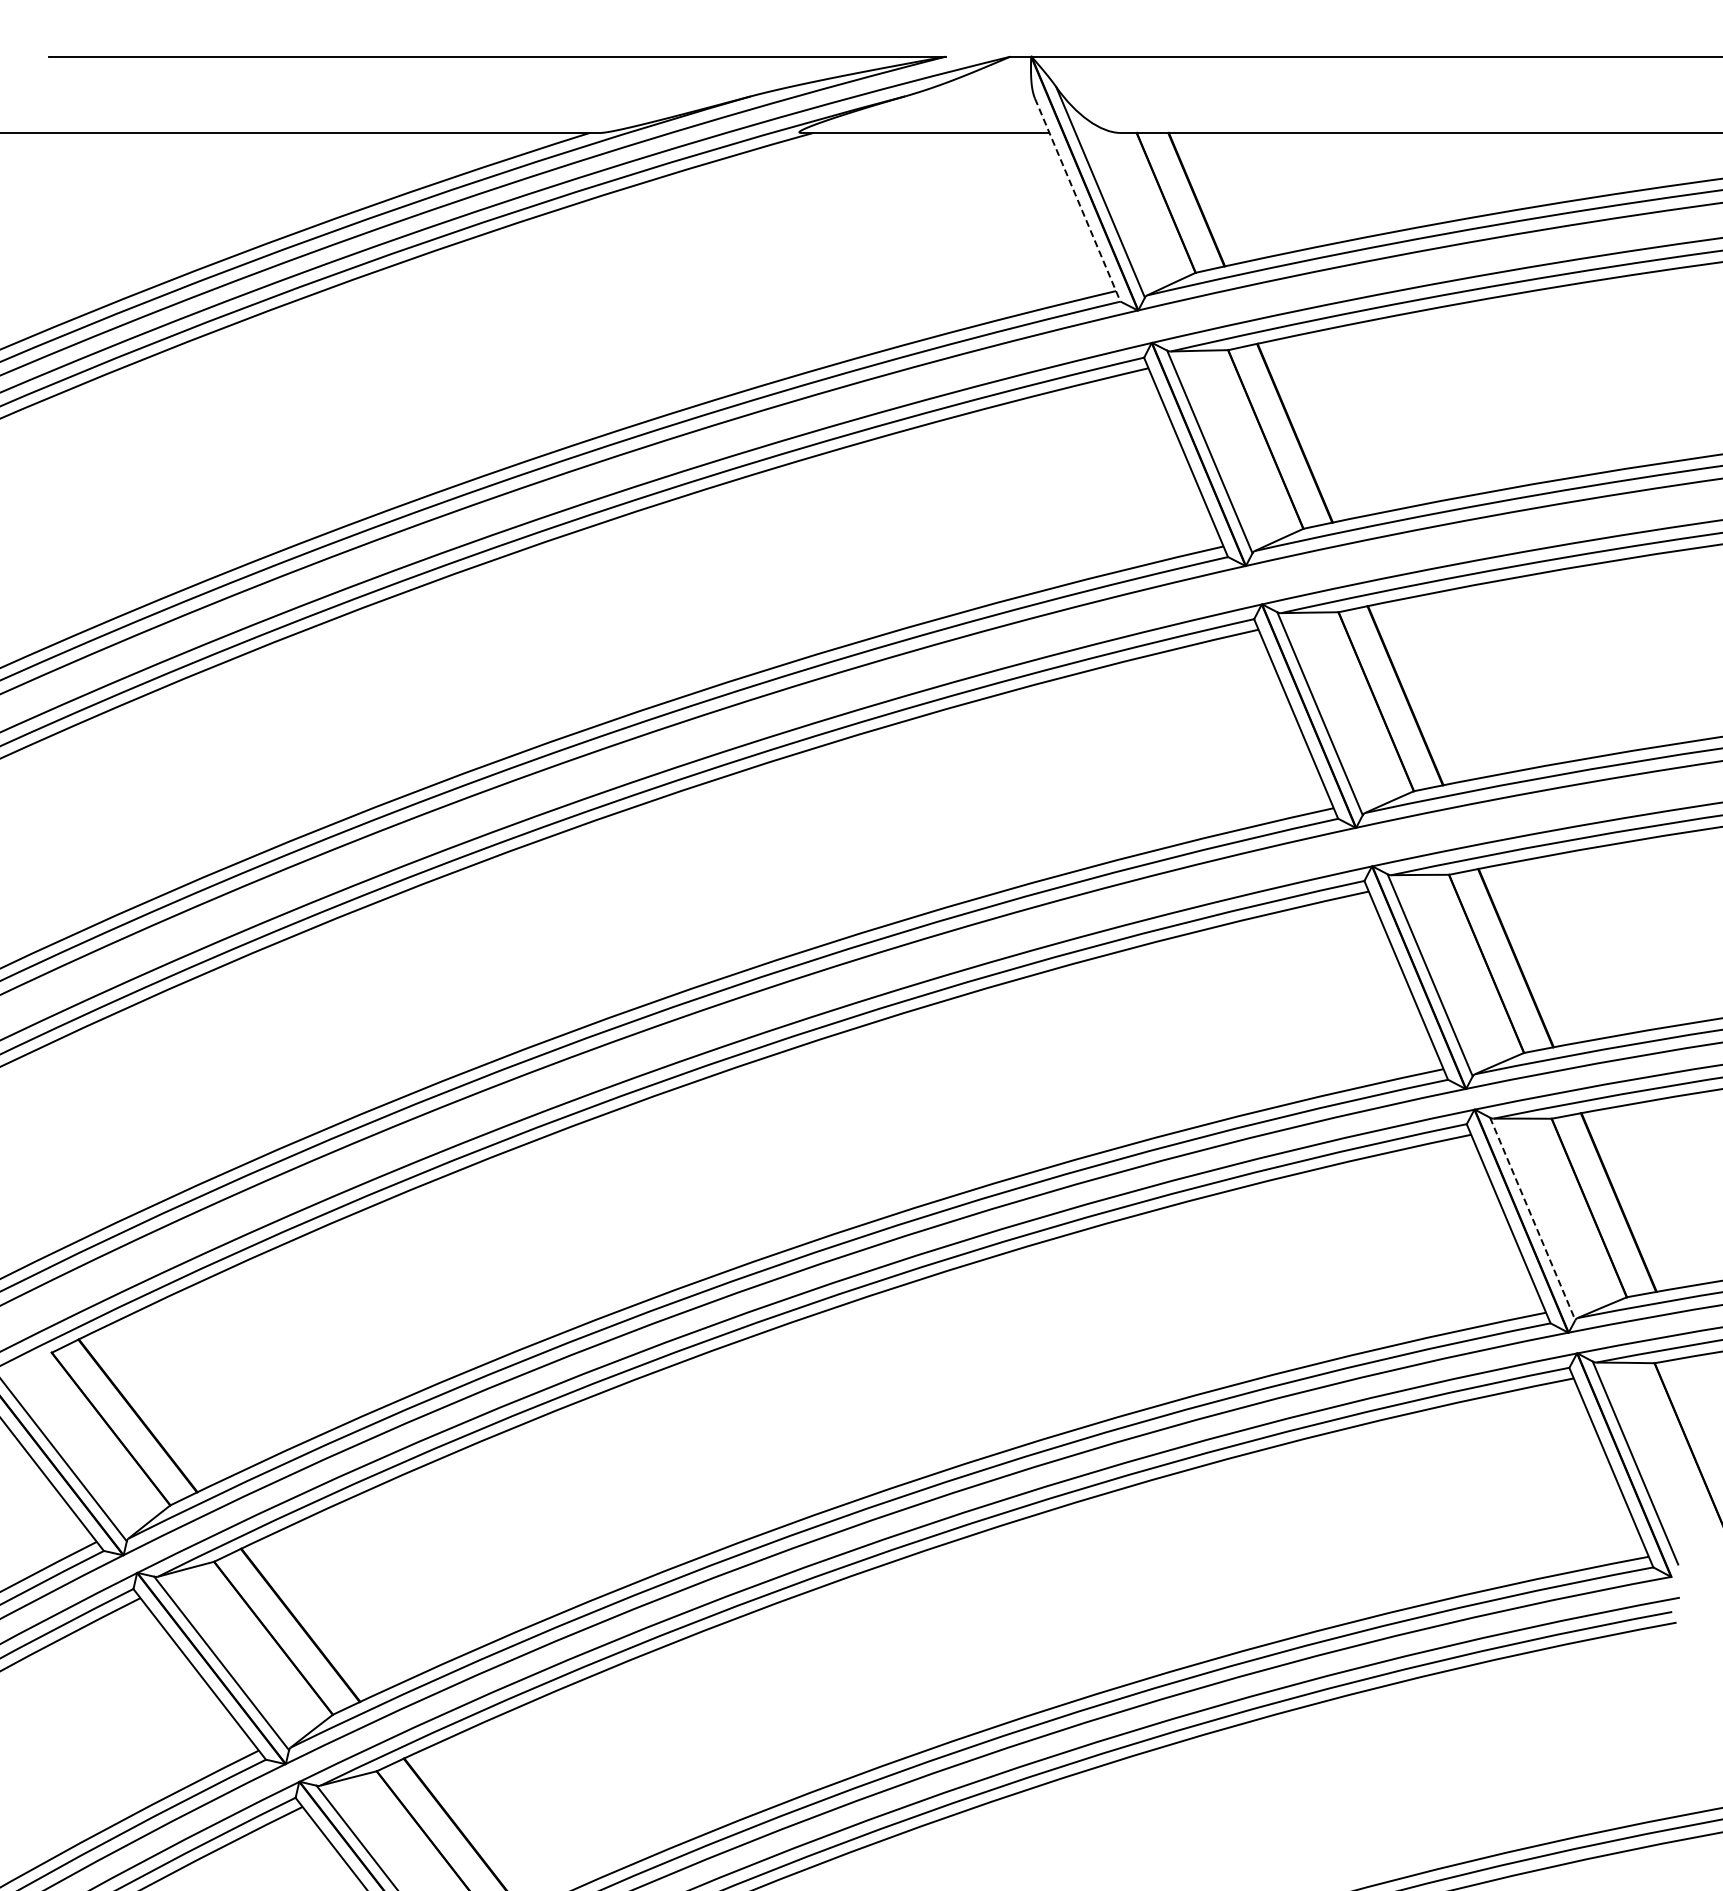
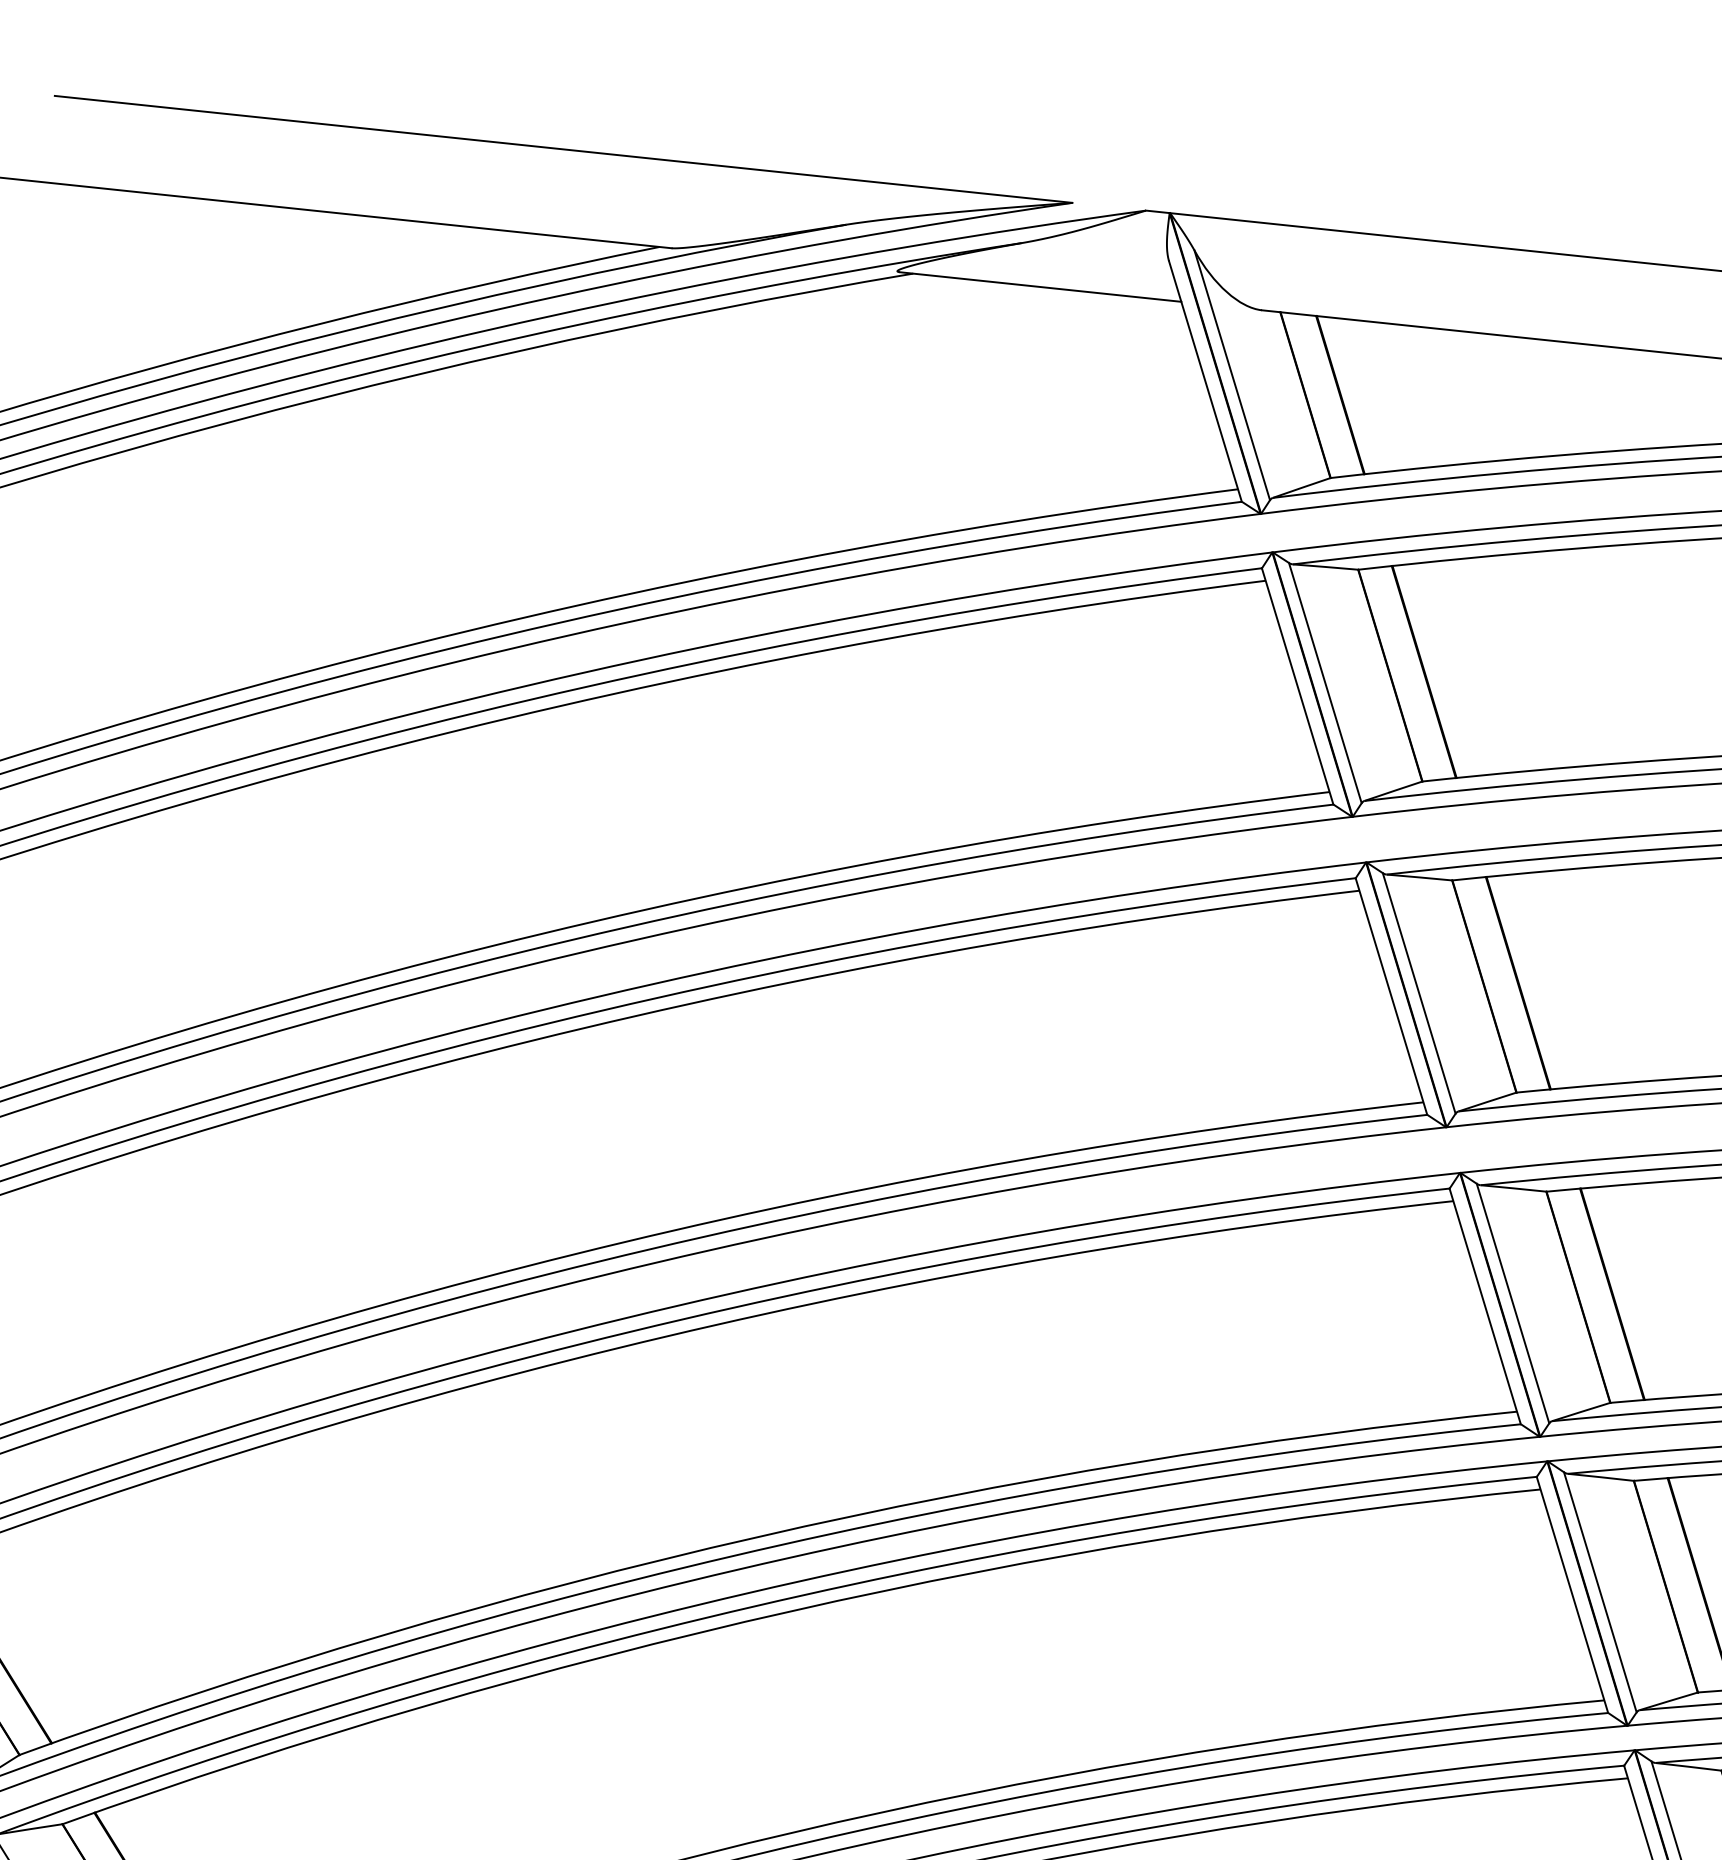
line: (1077, 200) -> (1205, 381), dashed -> solid
line: (1532, 1218) -> (1600, 1591), dashed -> solid

